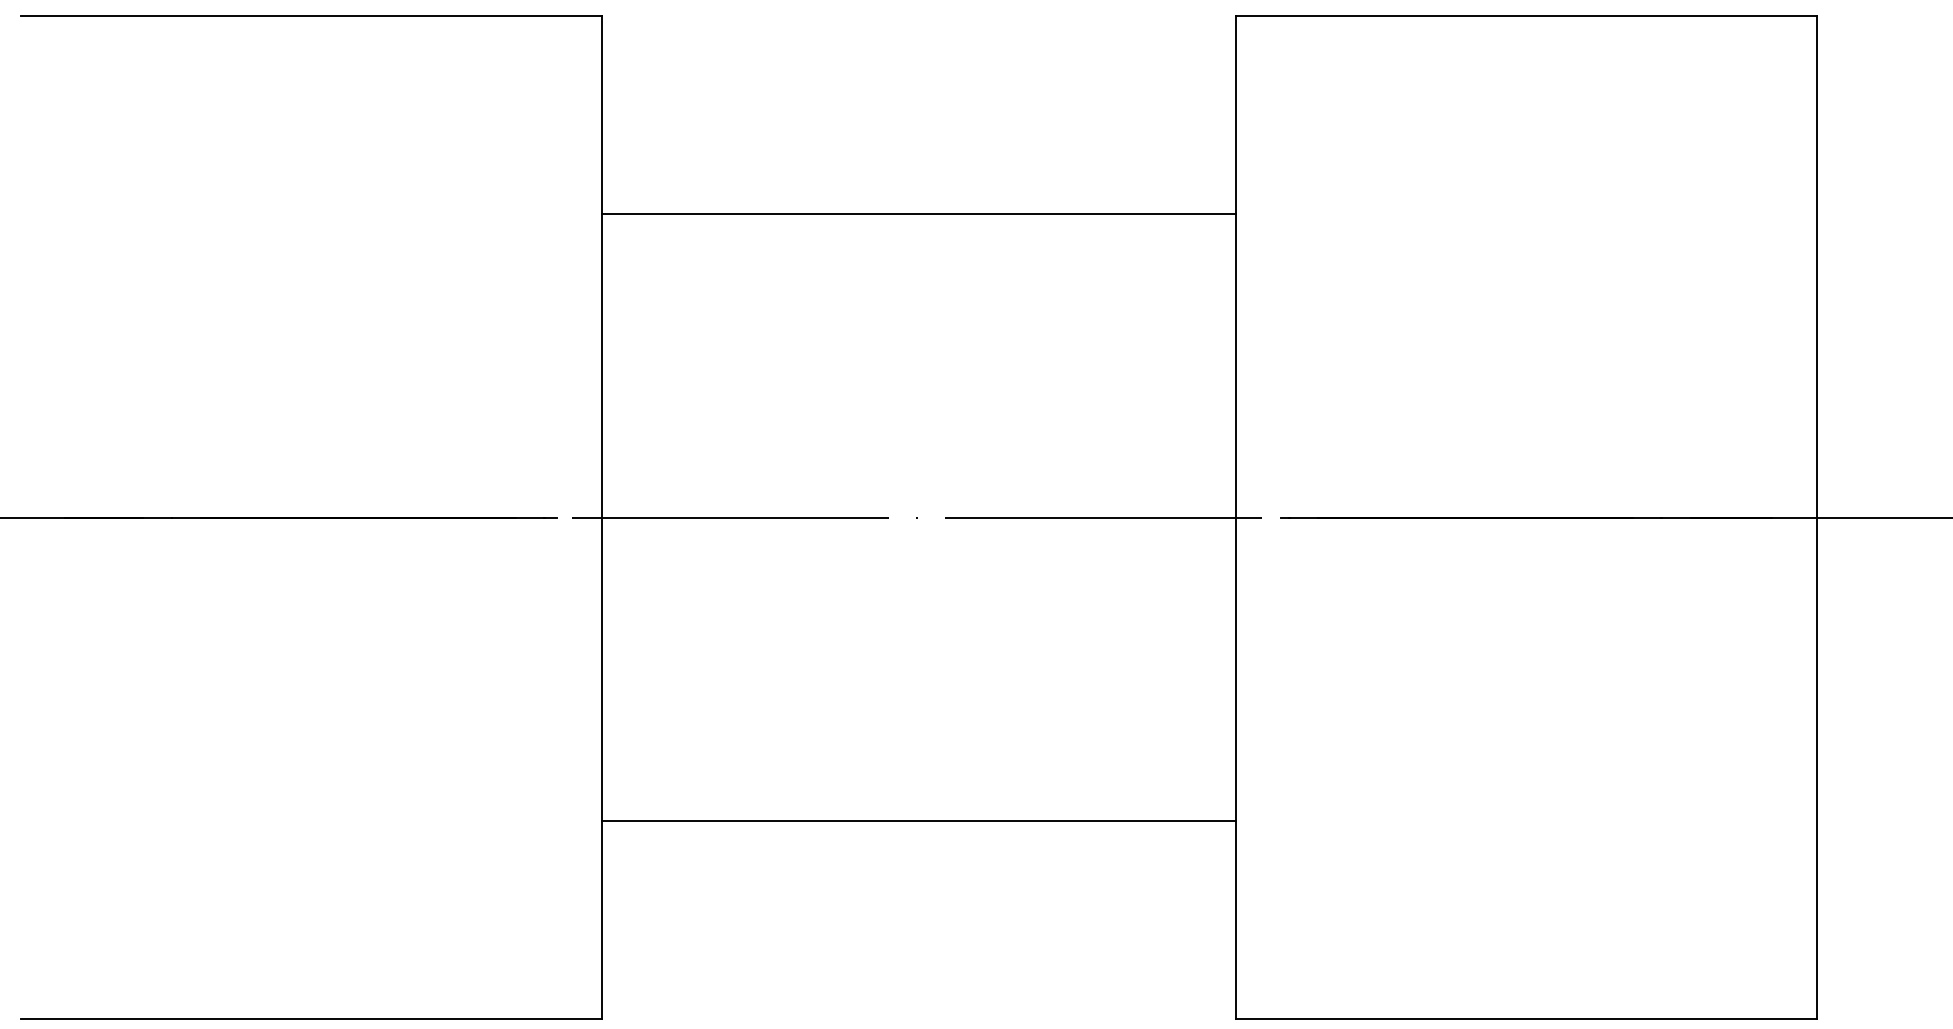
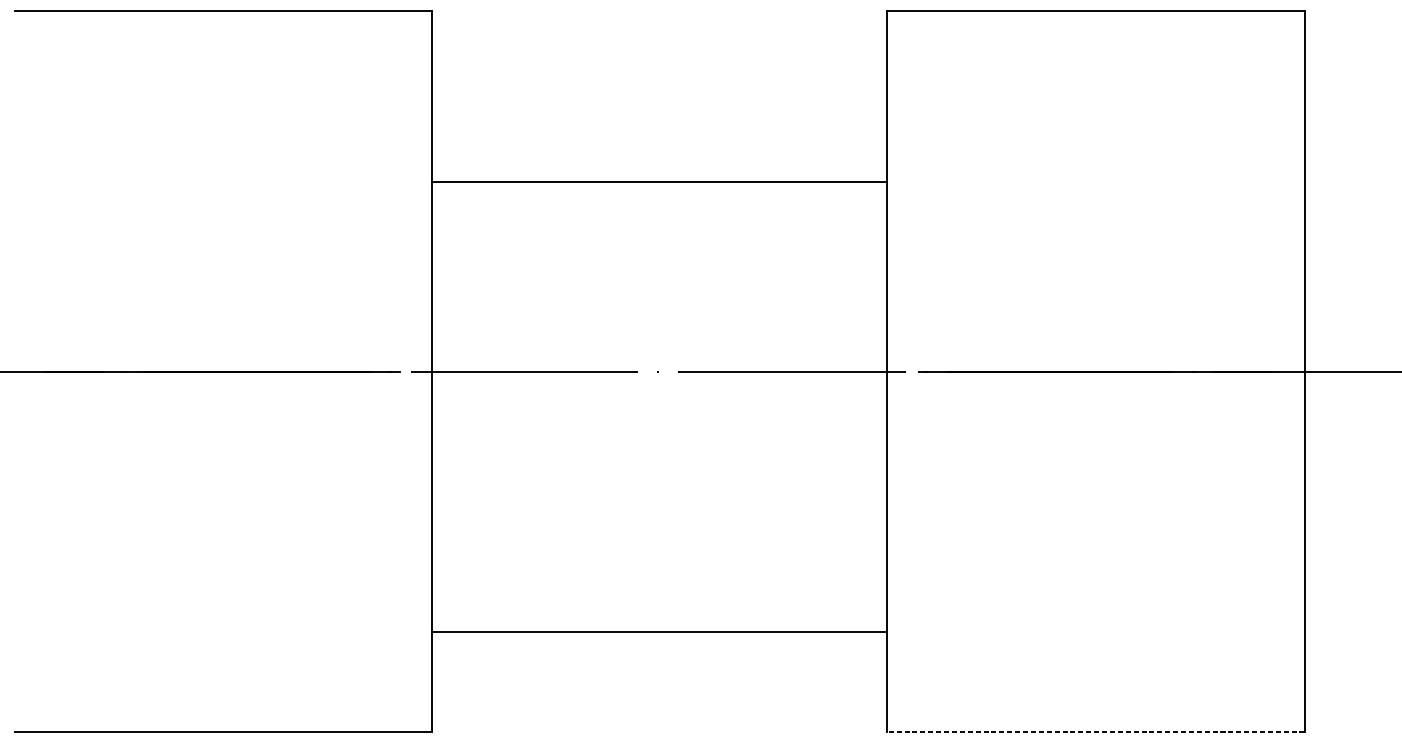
line: (918, 213) -> (659, 181), moved
line: (918, 821) -> (659, 632), moved
line: (1526, 1019) -> (1095, 732), solid -> dashed

